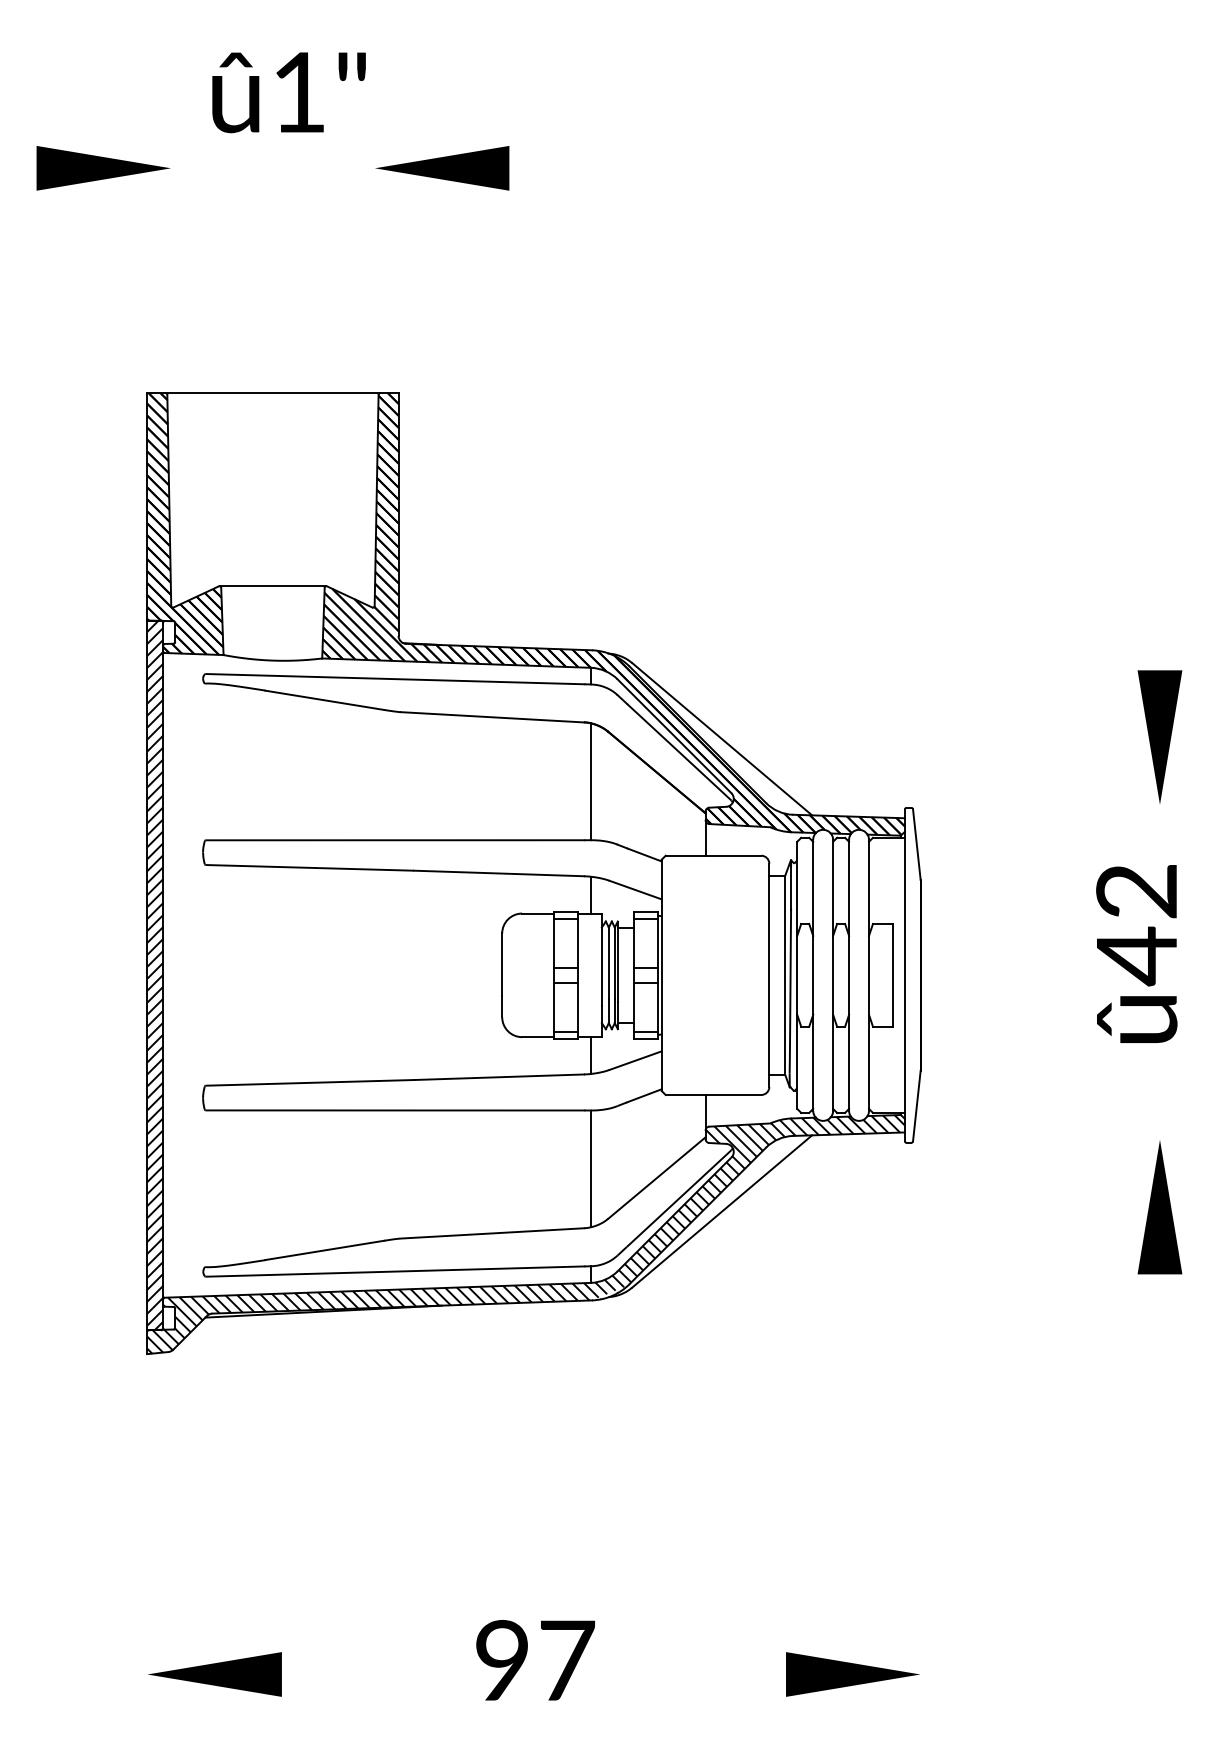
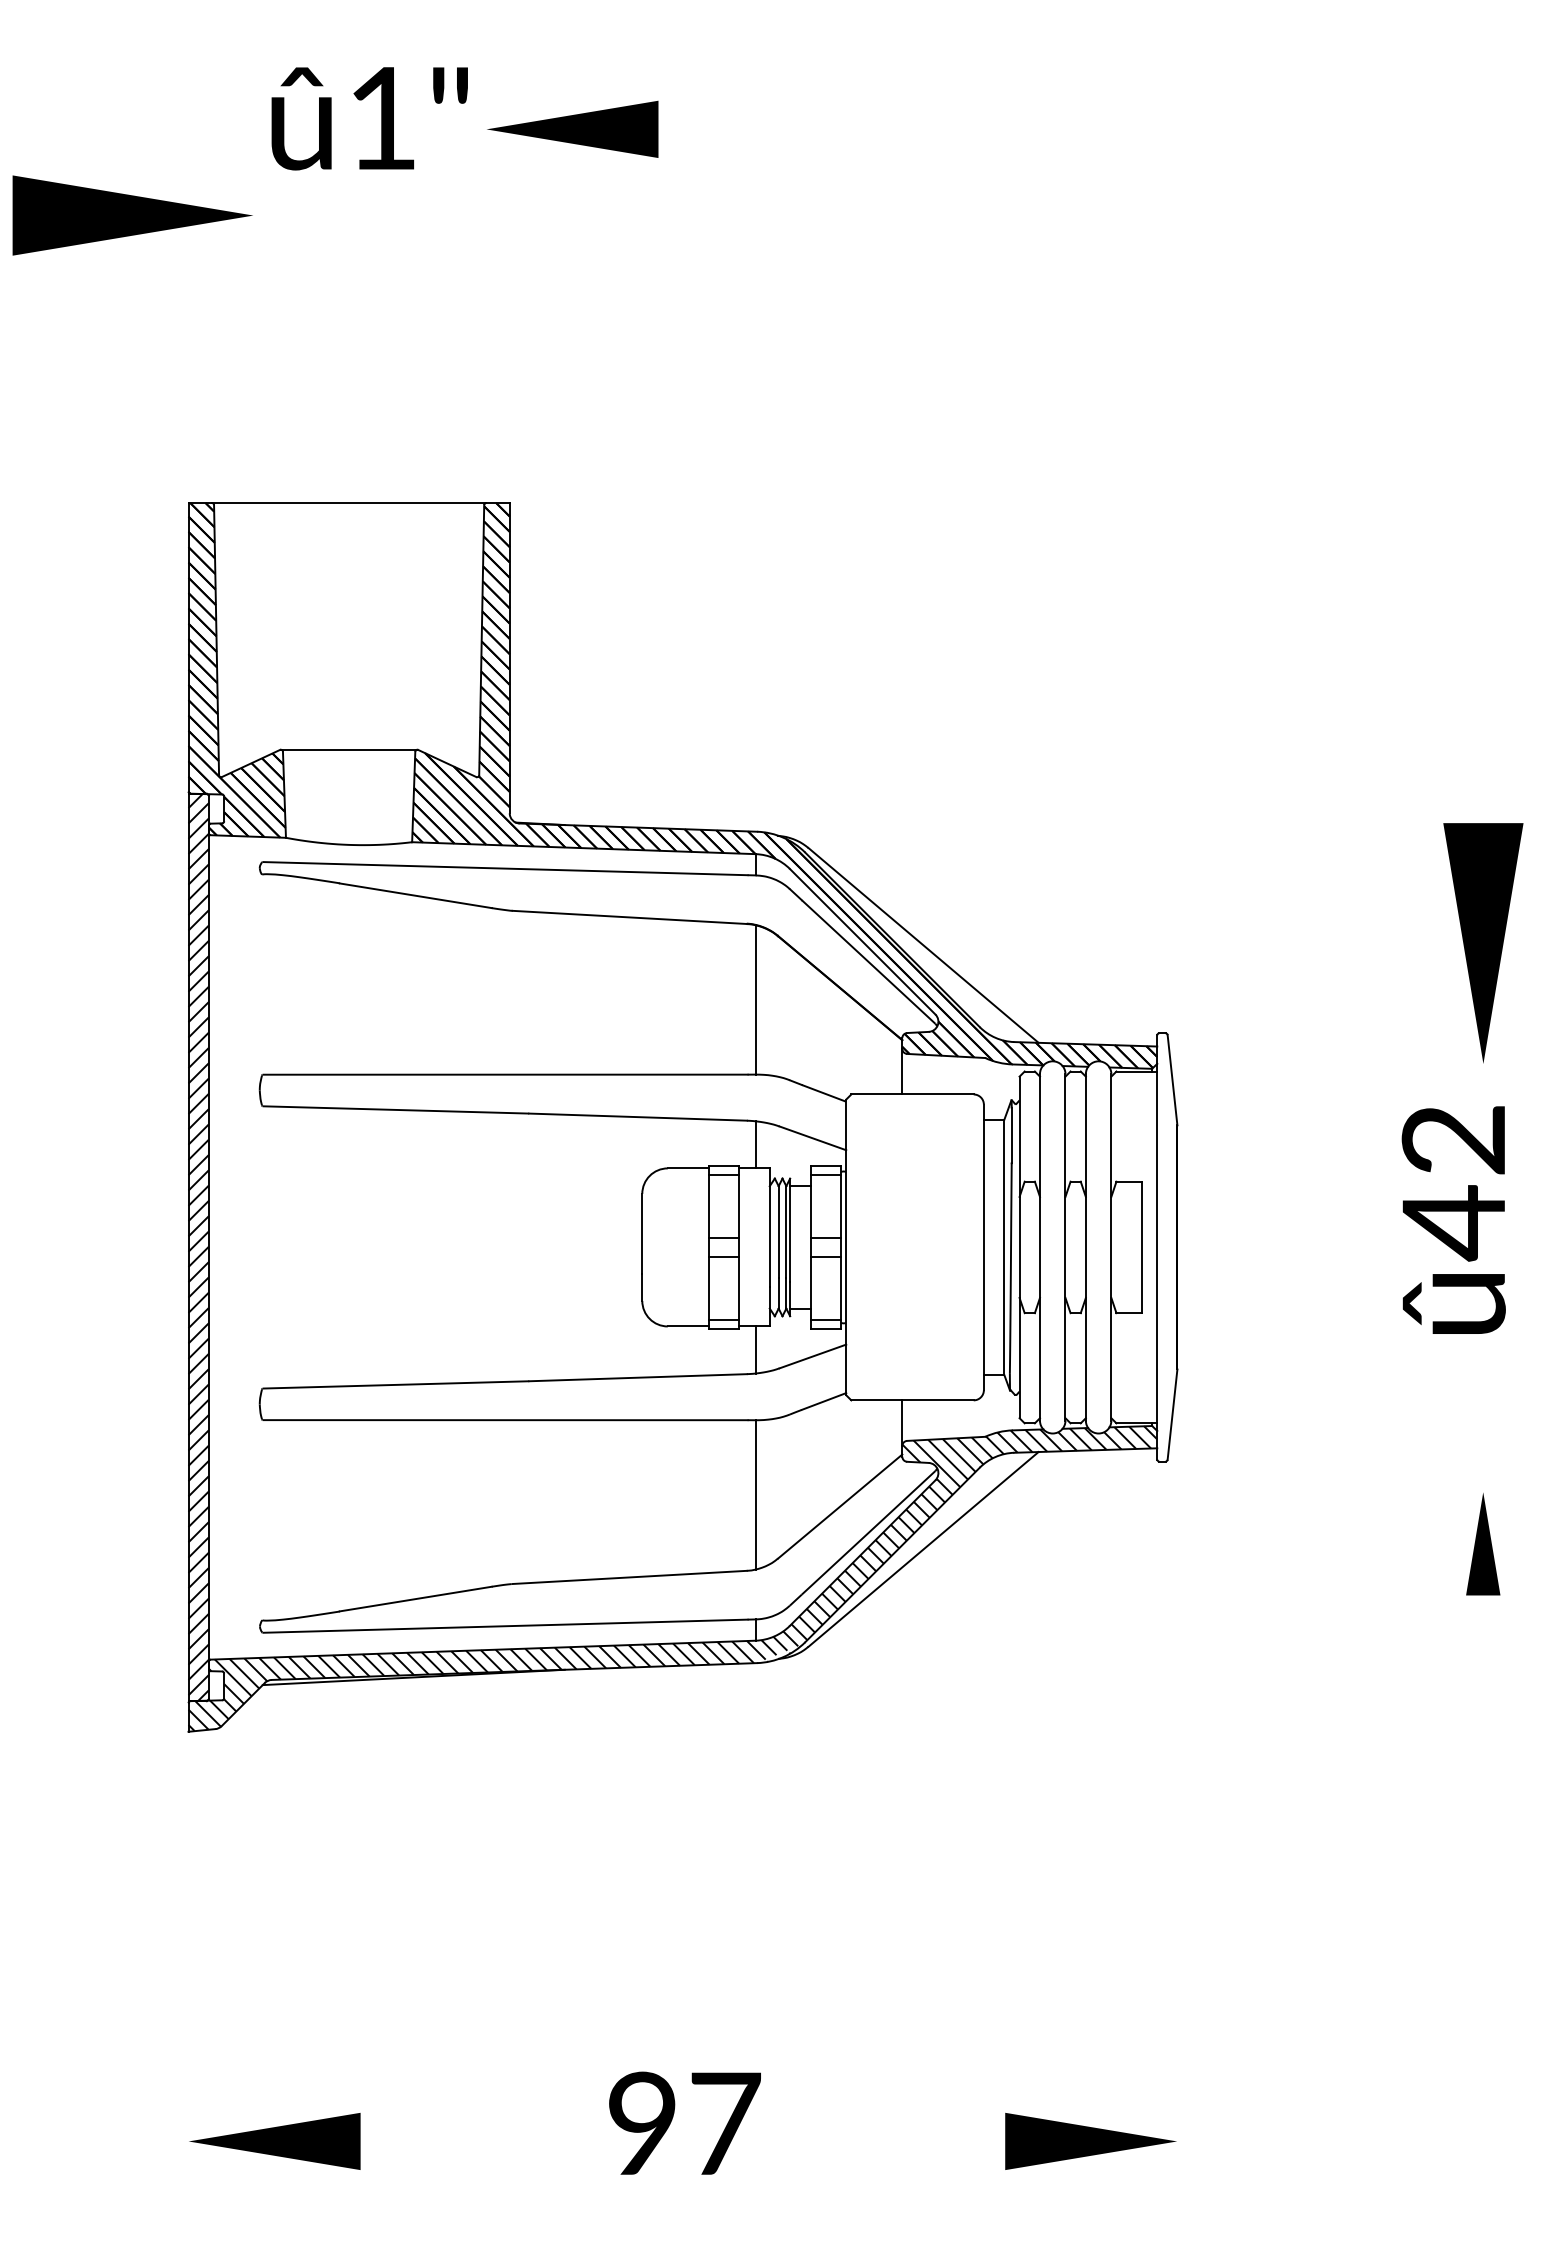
part: (103, 167) -> (132, 214), size x1.4
part: (442, 167) -> (572, 128), moved
part: (1160, 736) -> (1483, 942), size x1.4
part: (1159, 1206) -> (1482, 1543), size x0.6

